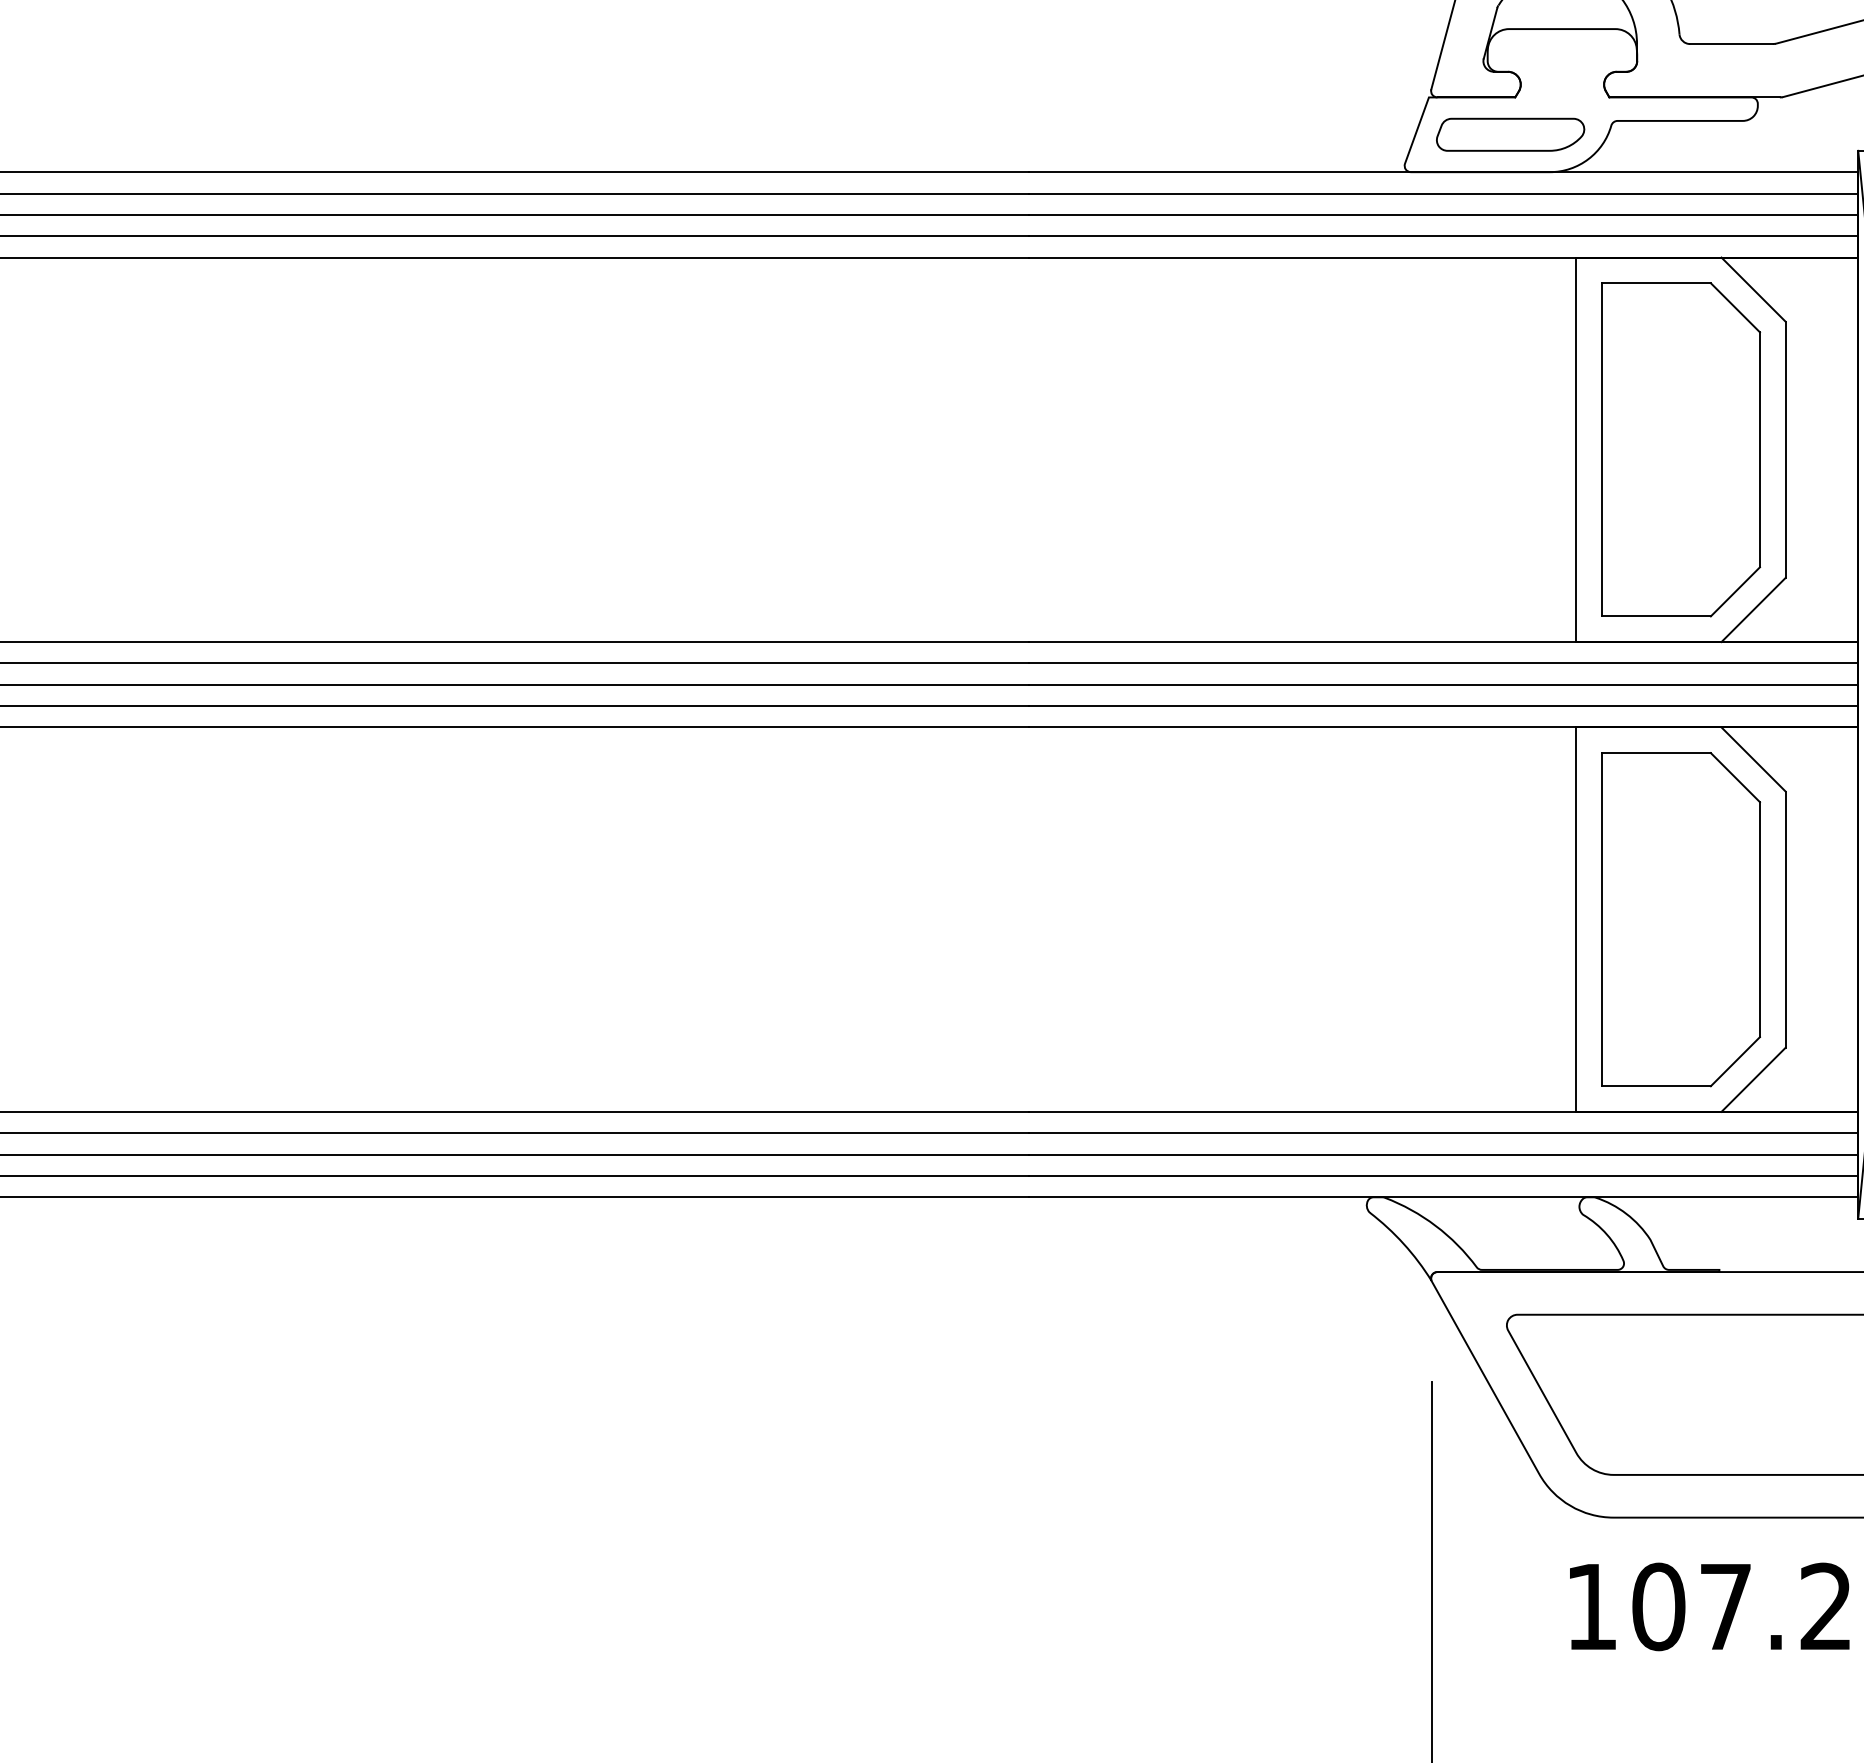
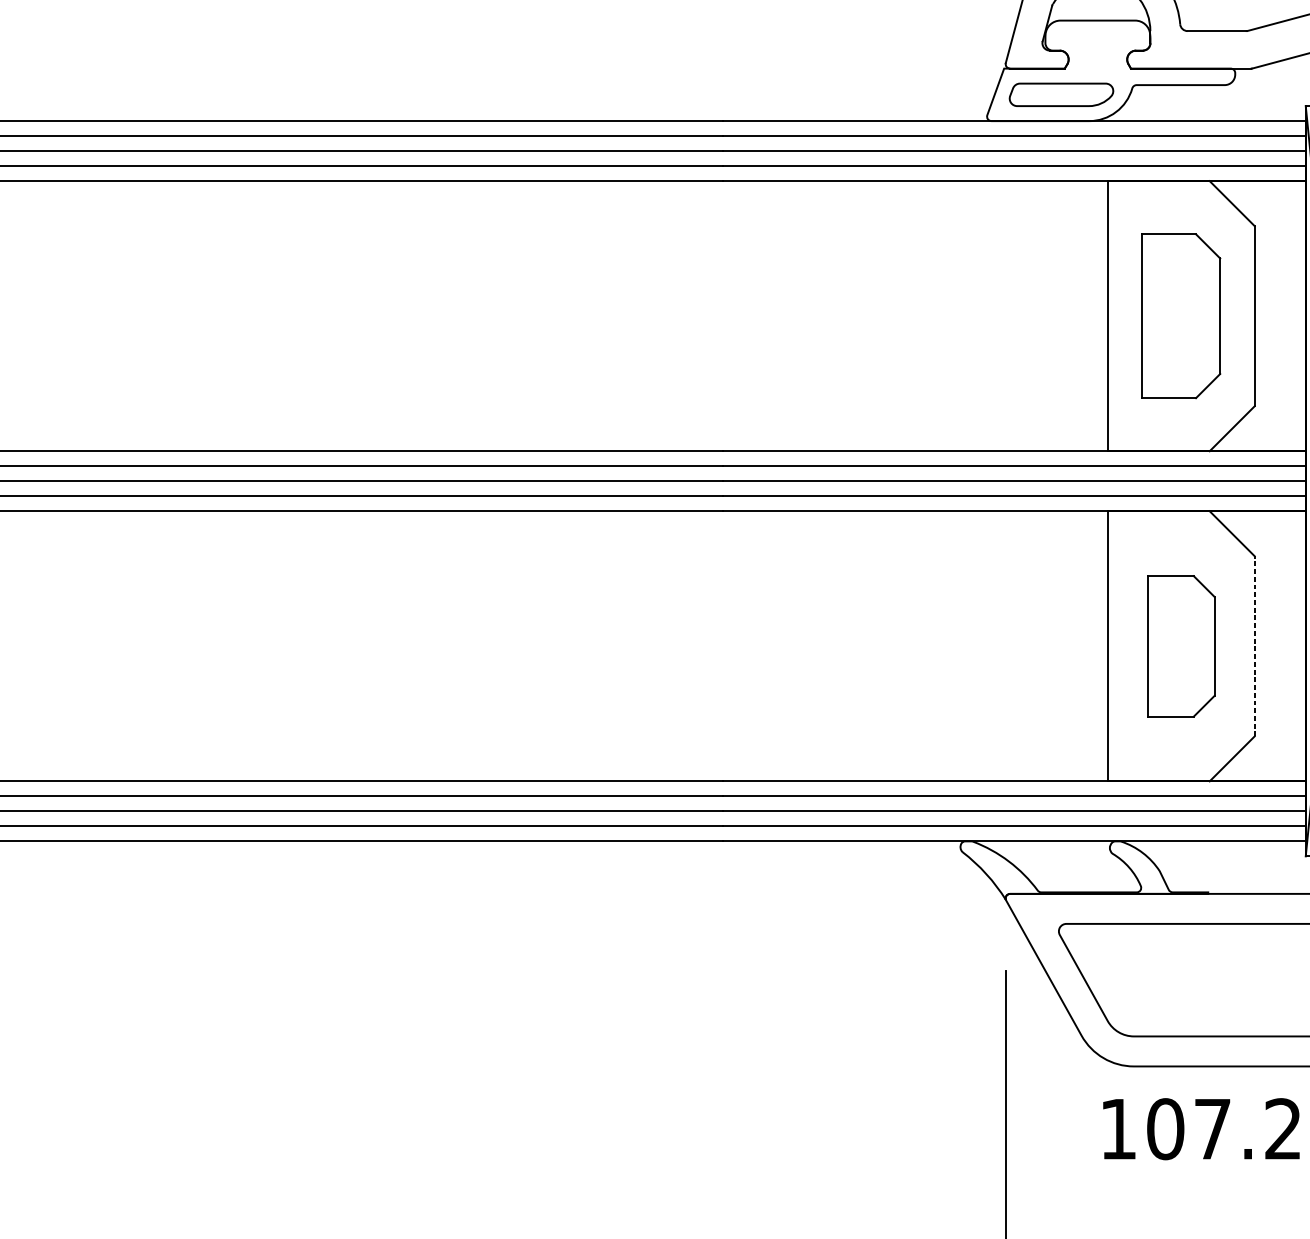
part: (1681, 449) -> (1181, 315), size x0.7
part: (1680, 919) -> (1180, 646), size x0.6
line: (1785, 919) -> (1254, 646), solid -> dashed

